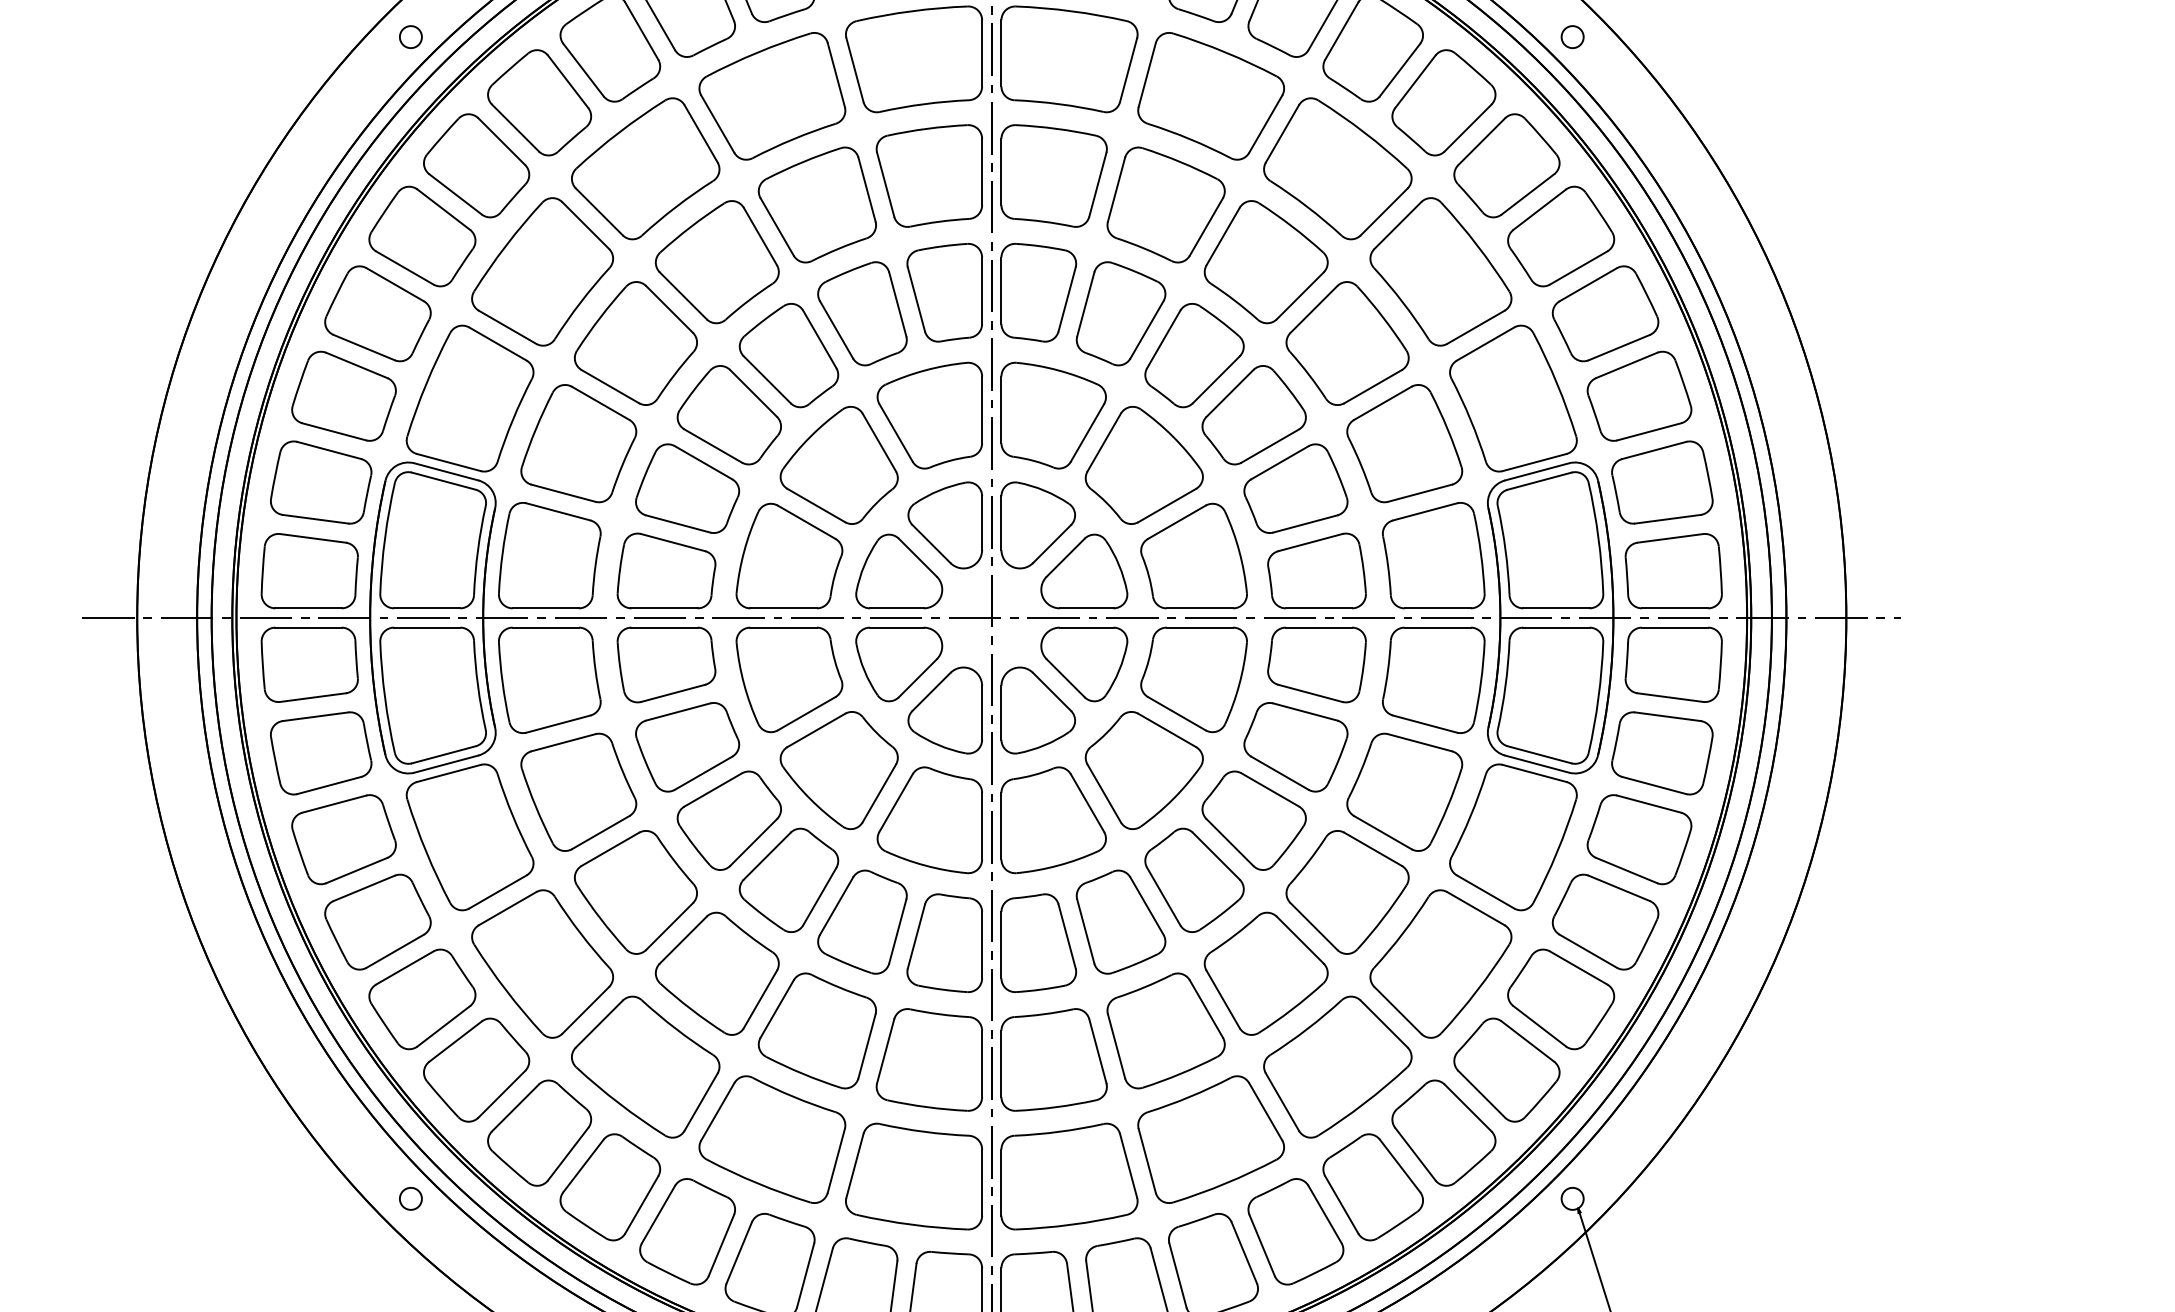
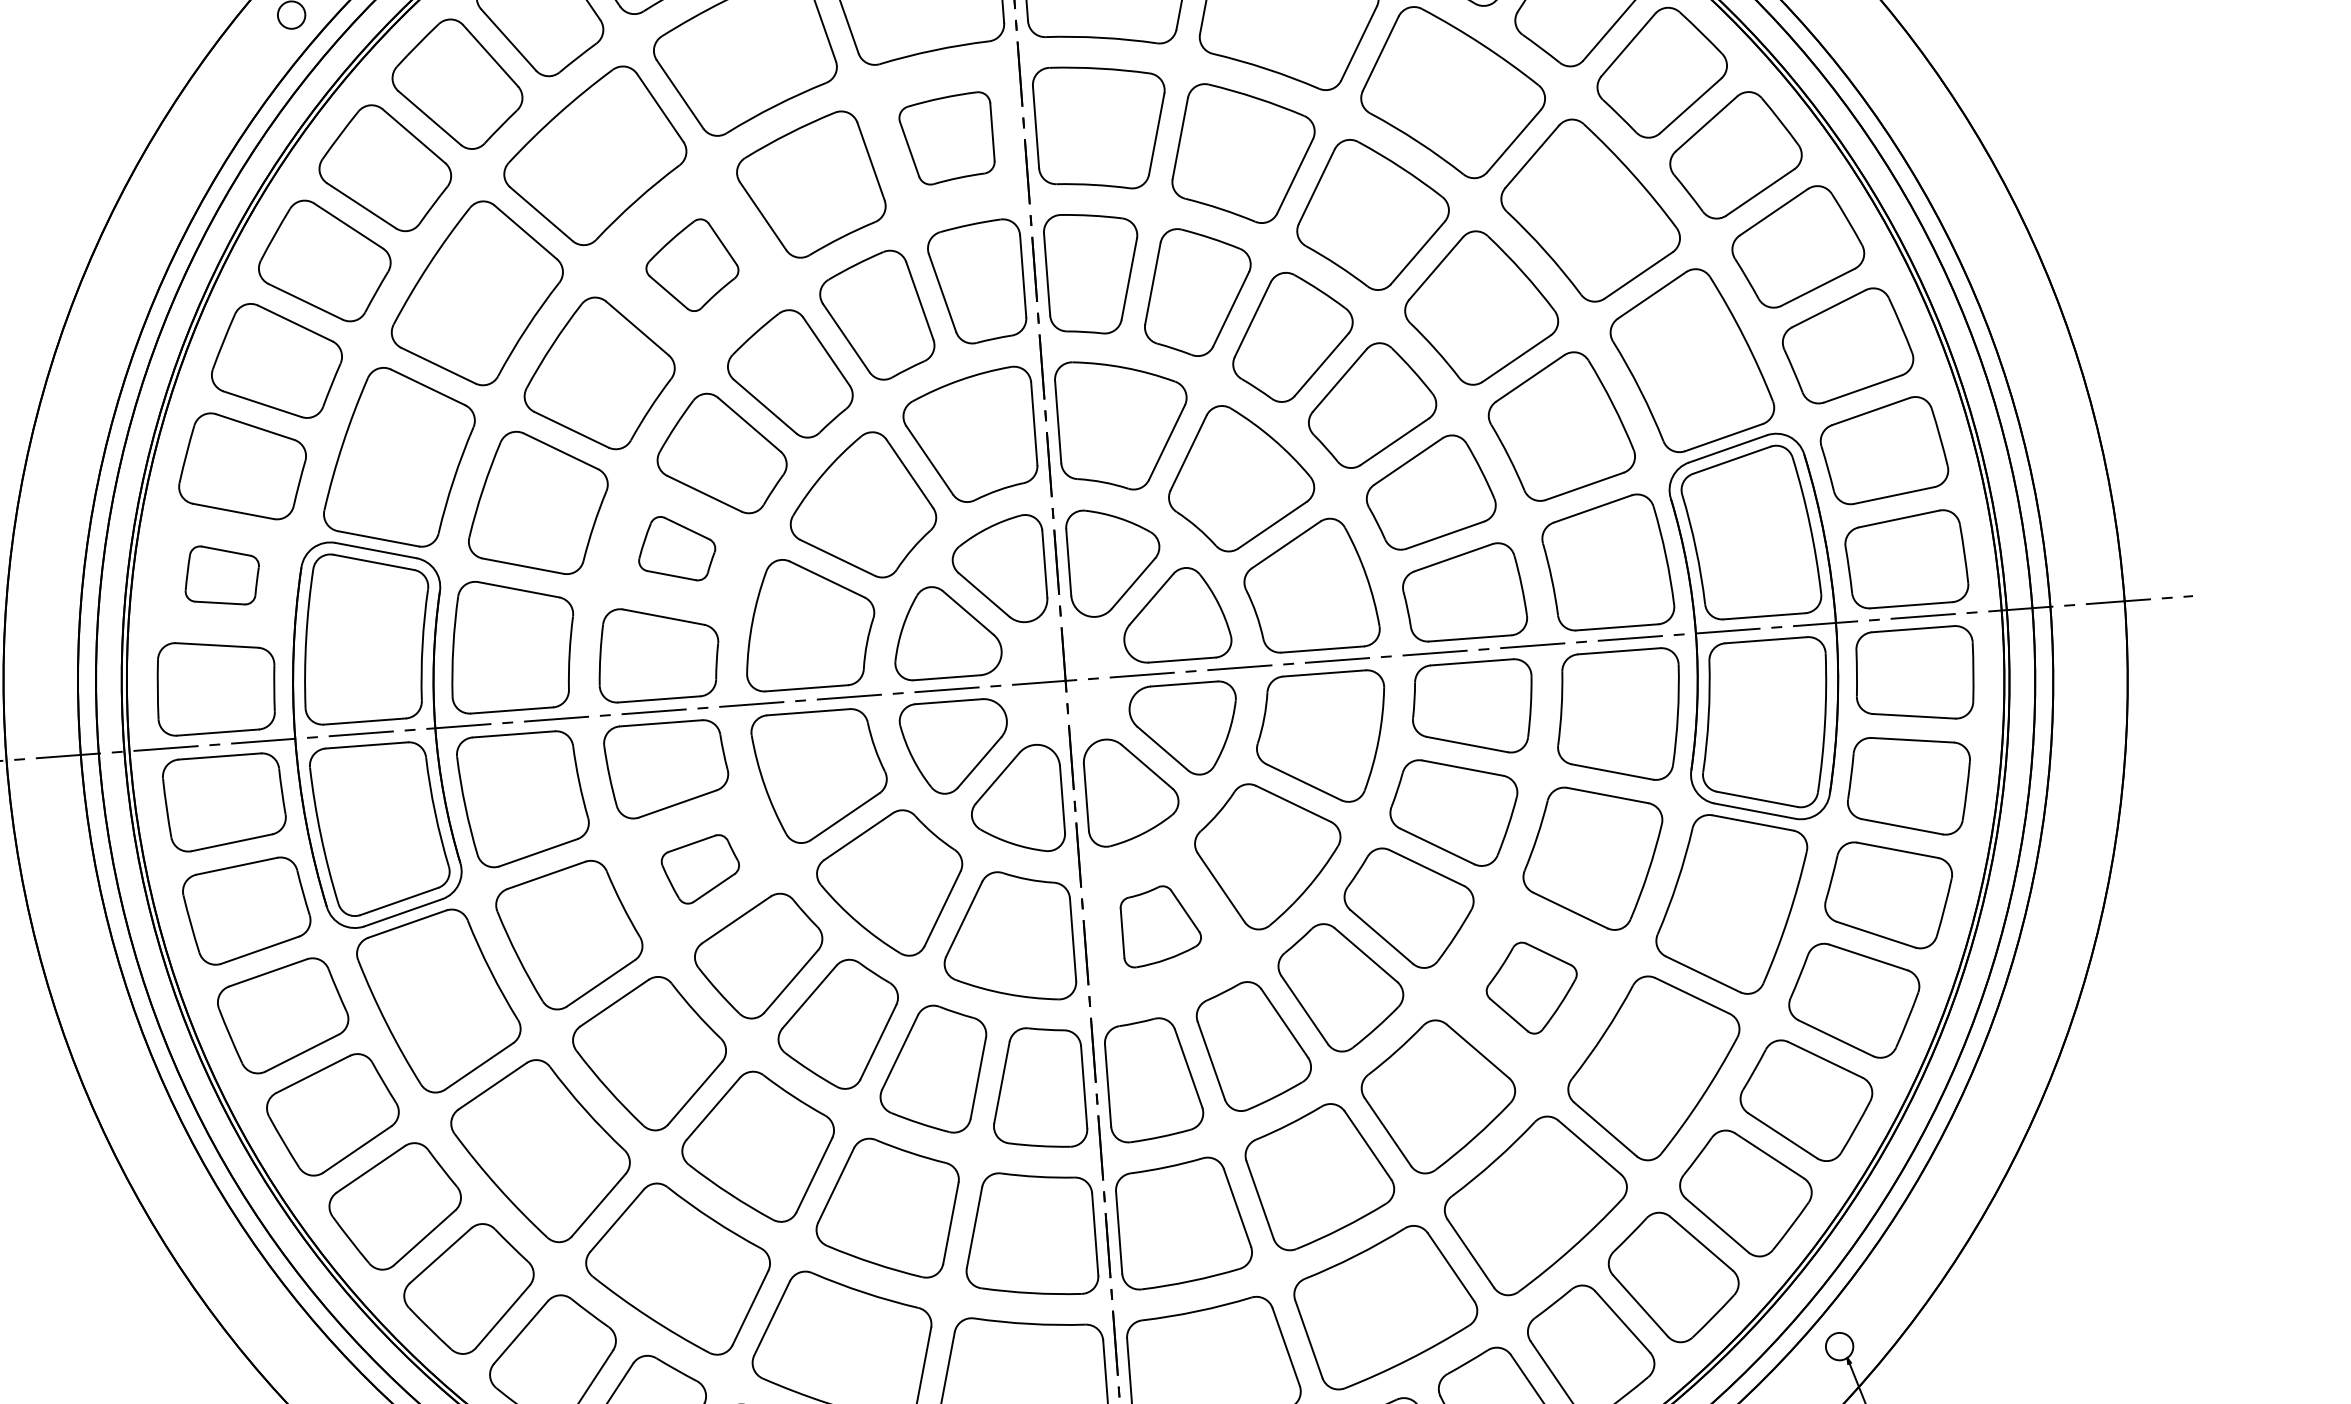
part: (928, 175) -> (945, 138), size x0.7
part: (716, 262) -> (691, 265), size x0.6
part: (321, 482) -> (222, 575), size x0.6
part: (687, 488) -> (676, 548), size x0.6
part: (687, 747) -> (700, 869), size x0.6
part: (1053, 820) -> (1160, 926), size x0.6
part: (1347, 892) -> (1532, 987), size x0.6

